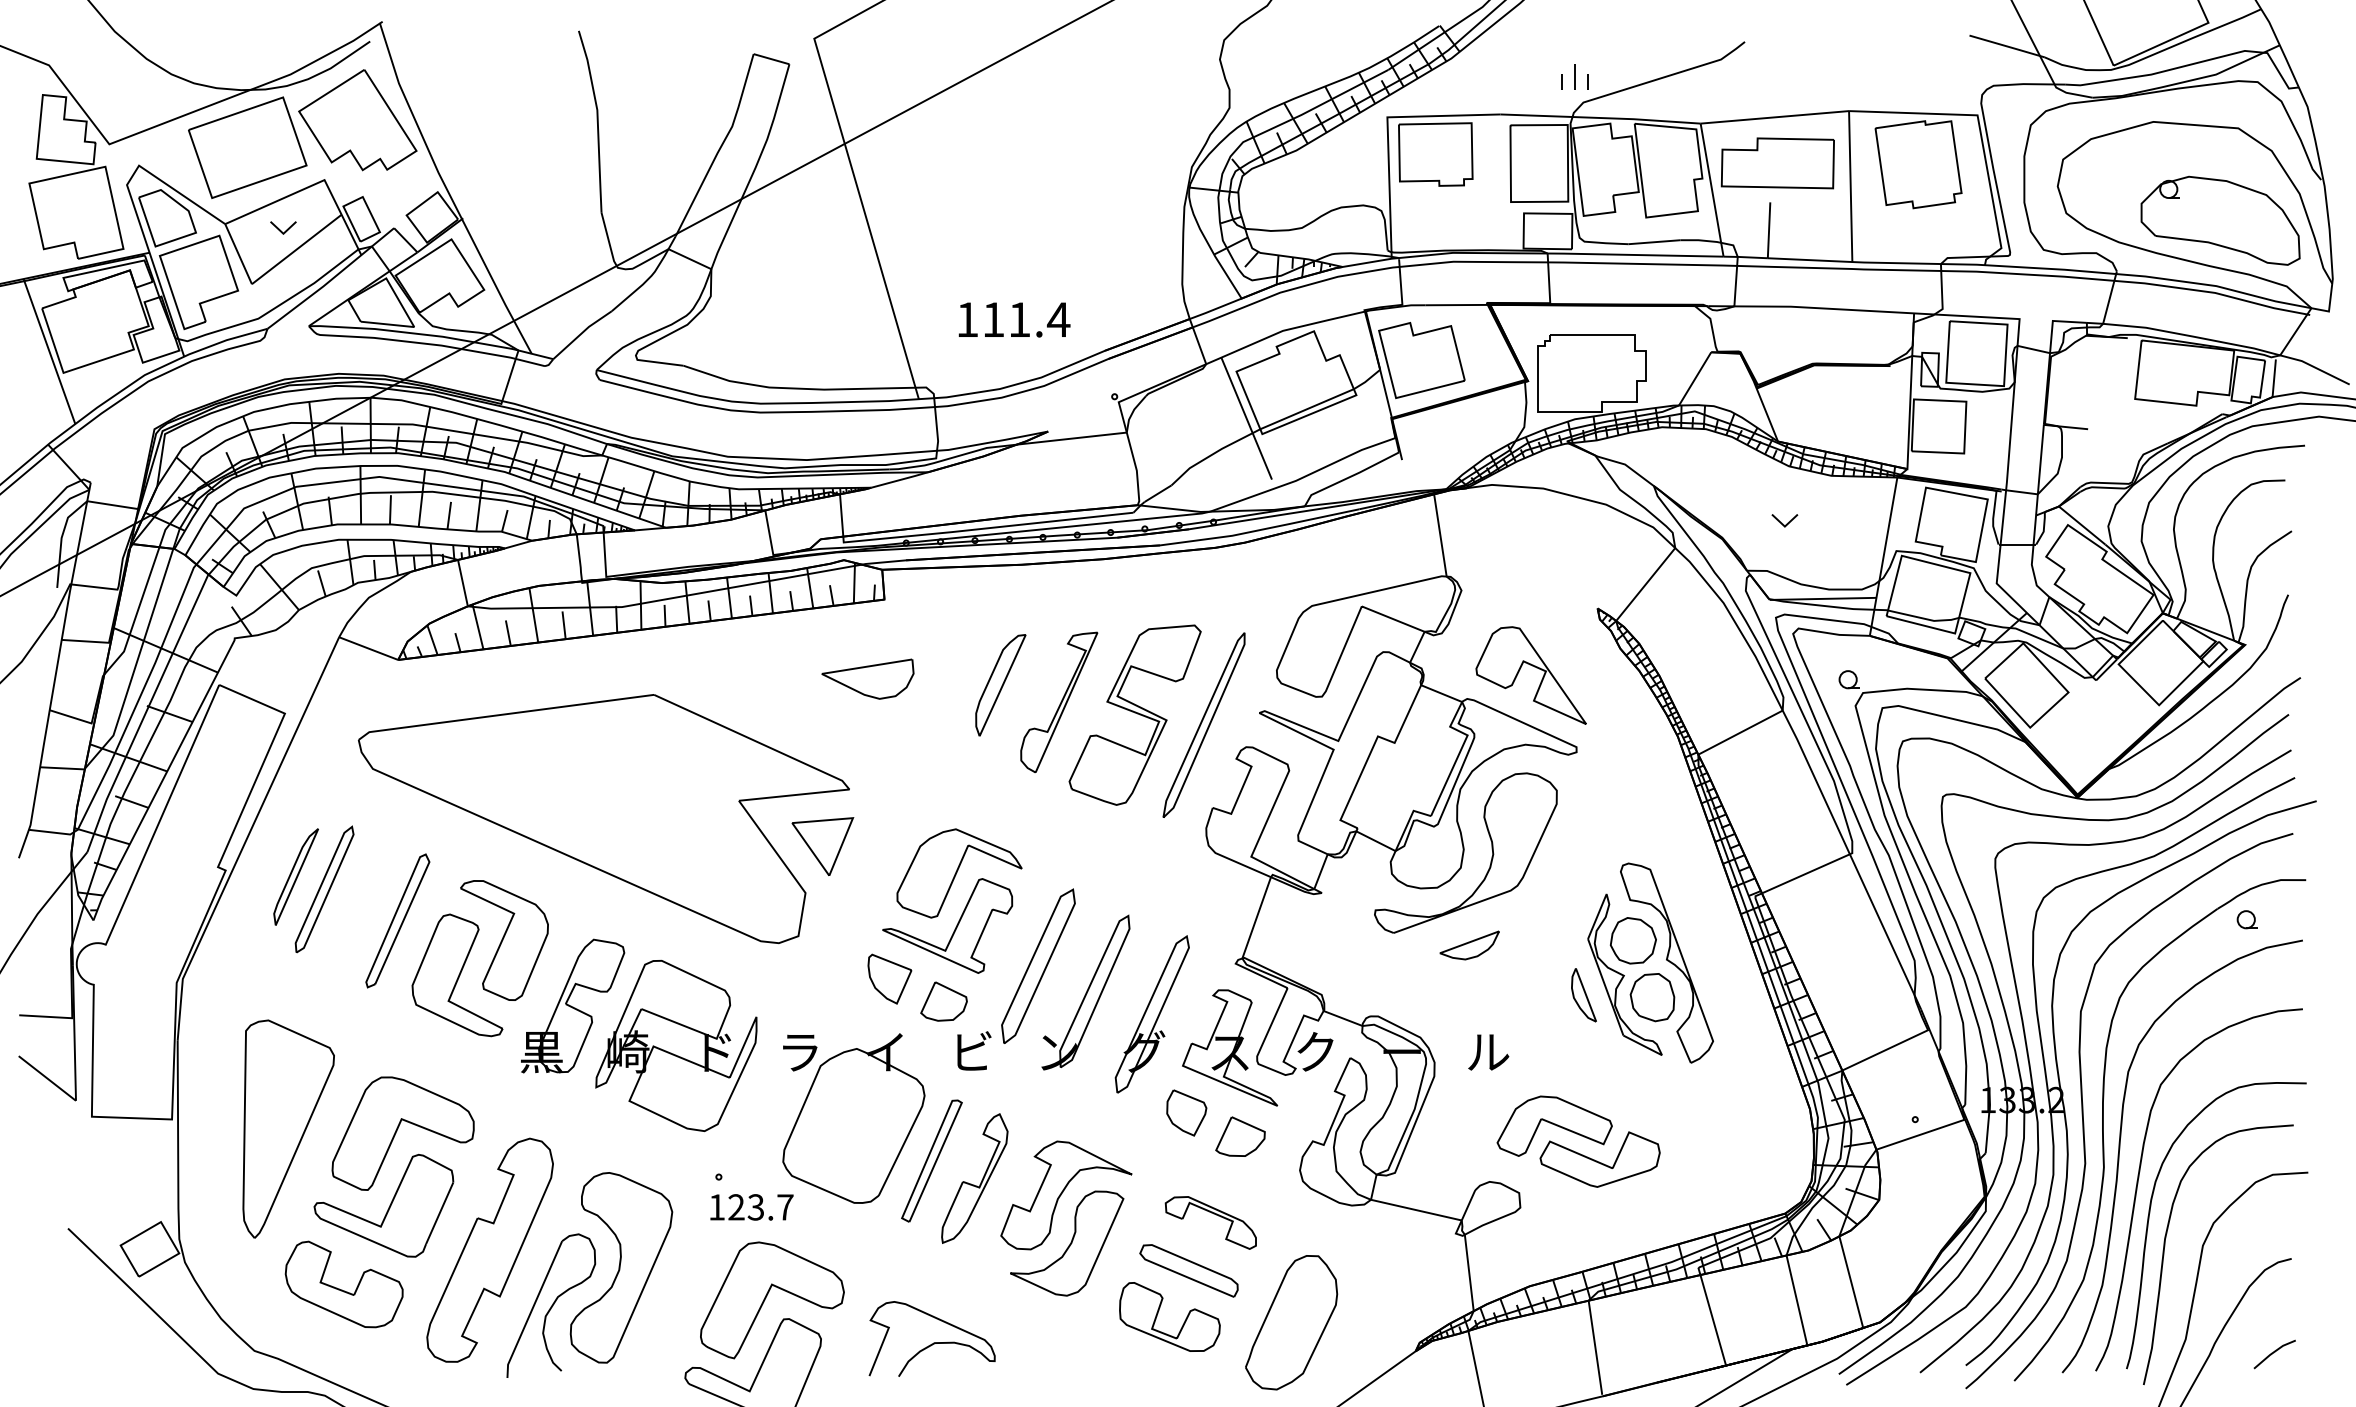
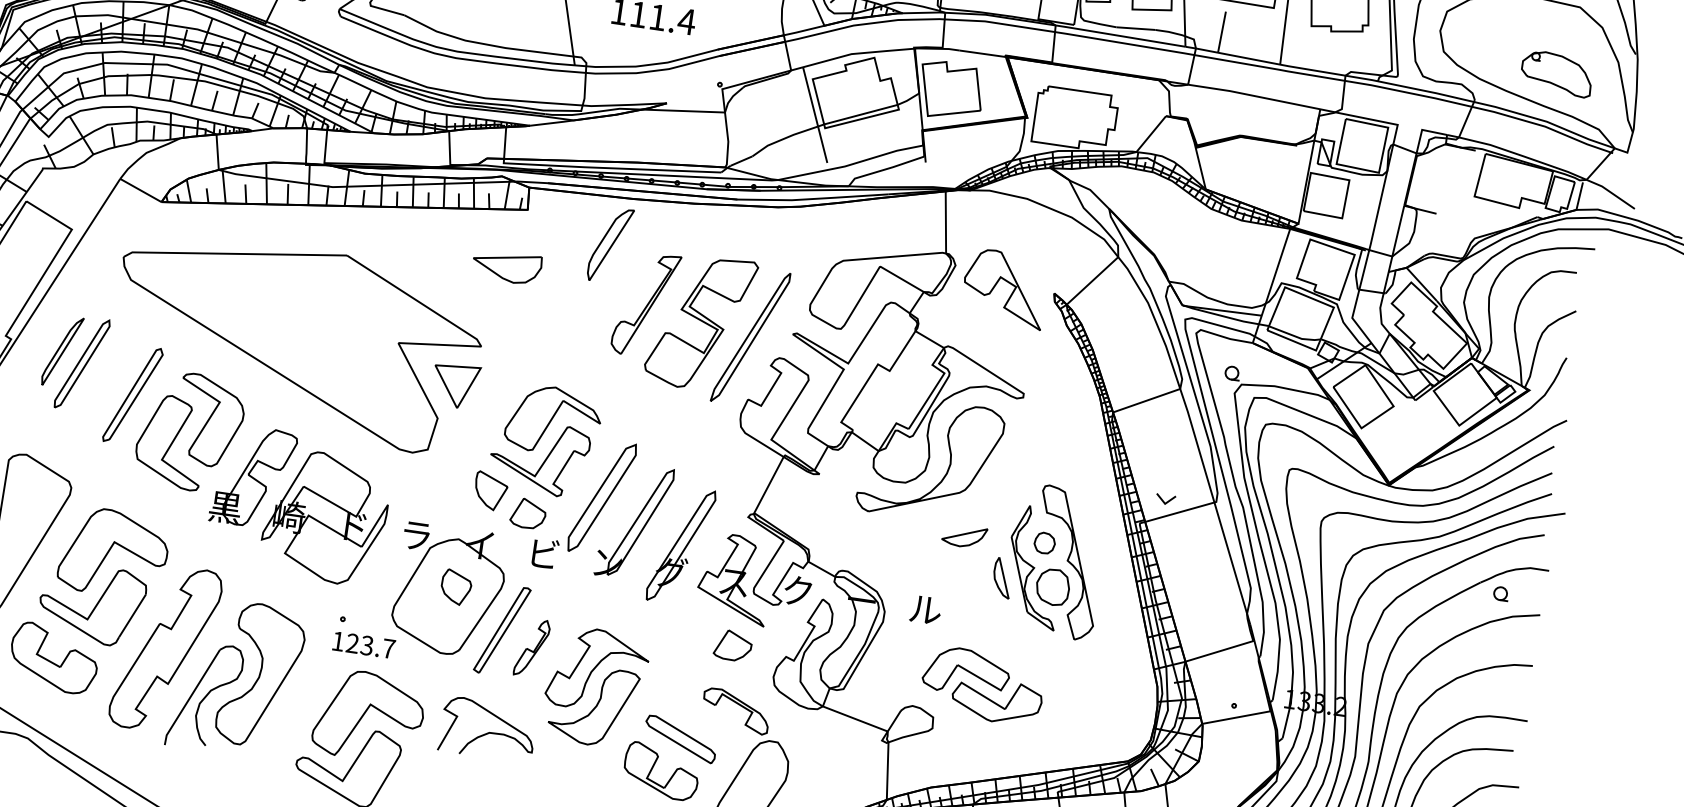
part: (2220, 220) -> (1556, 73), size x0.6
part: (1784, 520) -> (1165, 499), moved
part: (1534, 667) -> (1008, 282), moved
part: (1000, 685) -> (610, 245), moved
part: (1632, 940) -> (1044, 542), size x0.6
part: (1469, 945) -> (964, 536), moved
part: (1186, 1112) -> (456, 586), moved
part: (974, 1178) -> (531, 647), size x0.6
part: (1213, 1214) -> (738, 705), moved
curve: (933, 1342) -> (488, 732), moved

